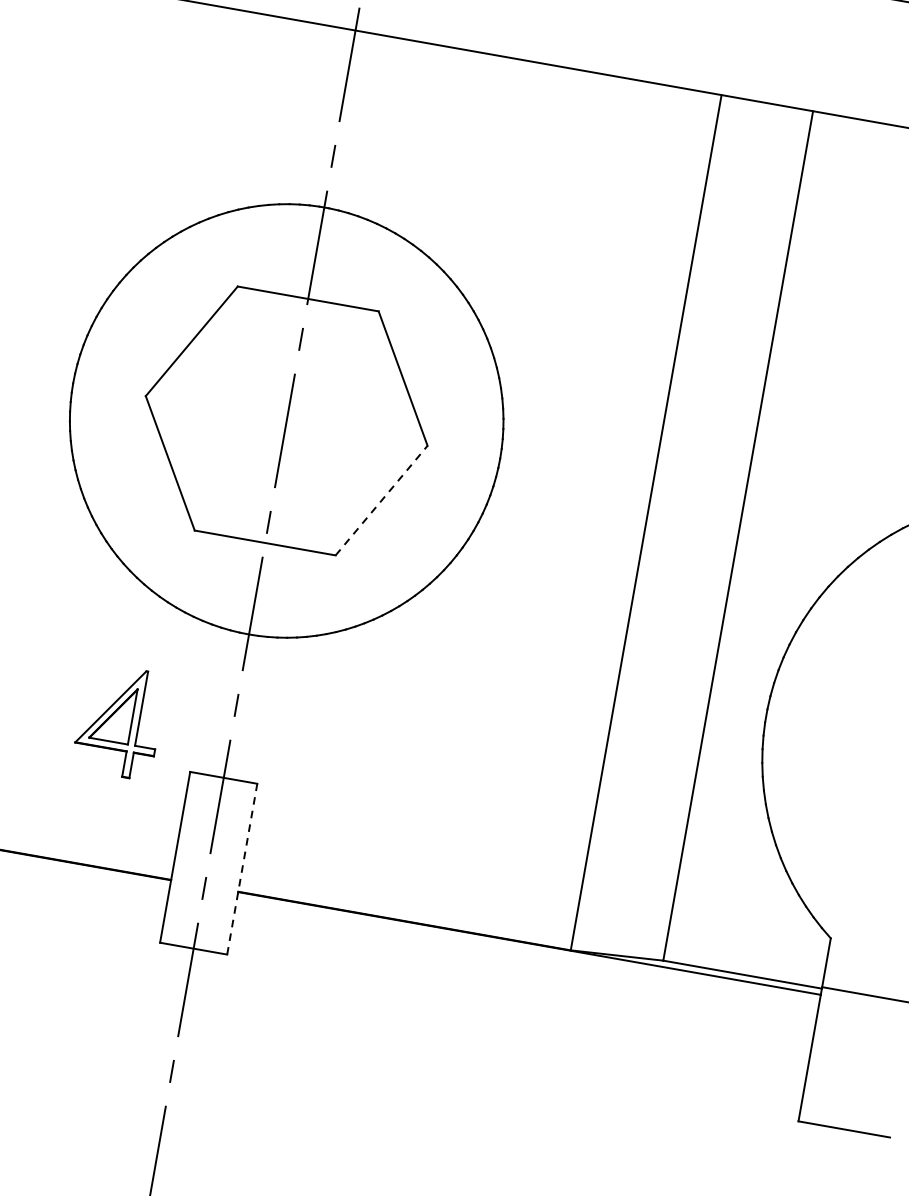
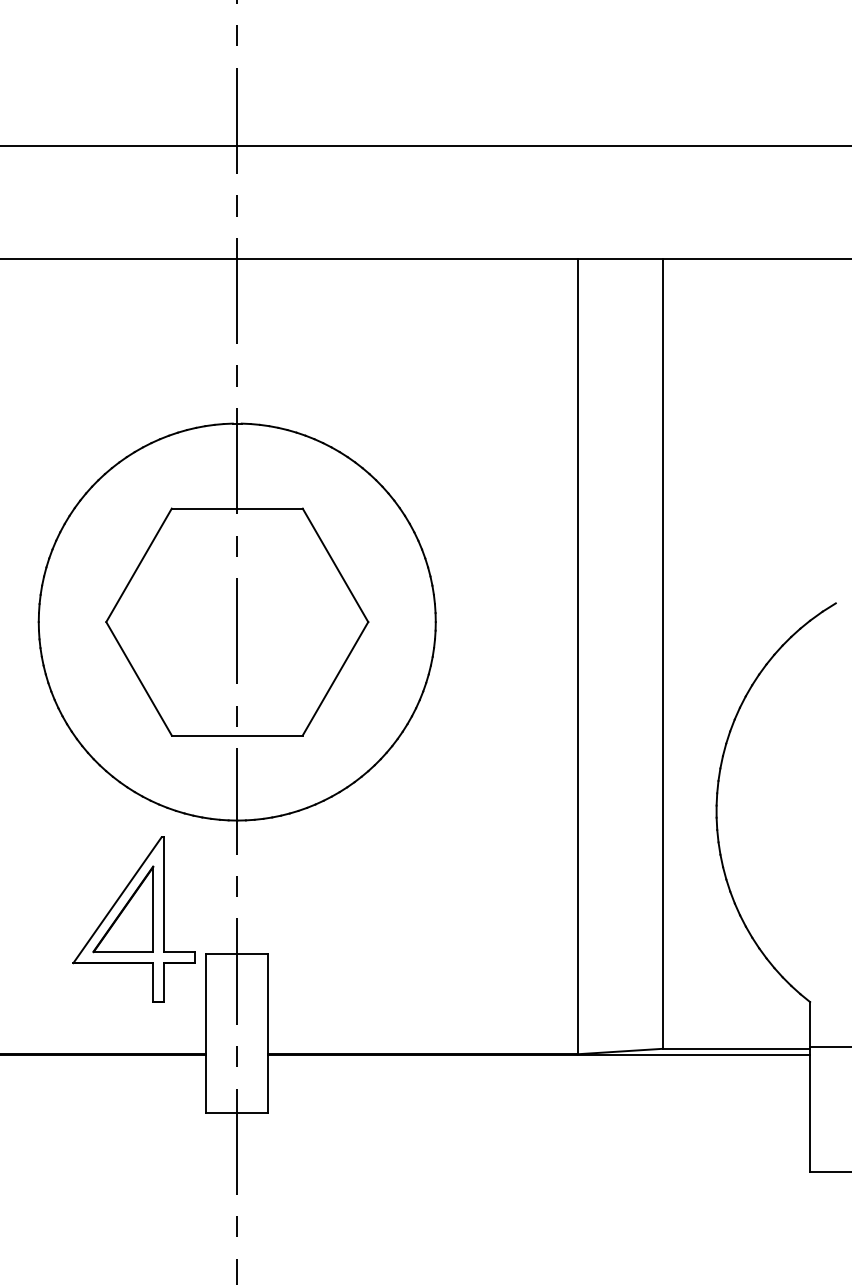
line: (381, 500) -> (335, 678), dashed -> solid
part: (118, 721) -> (133, 919), size x1.67
line: (242, 868) -> (268, 1032), dashed -> solid

